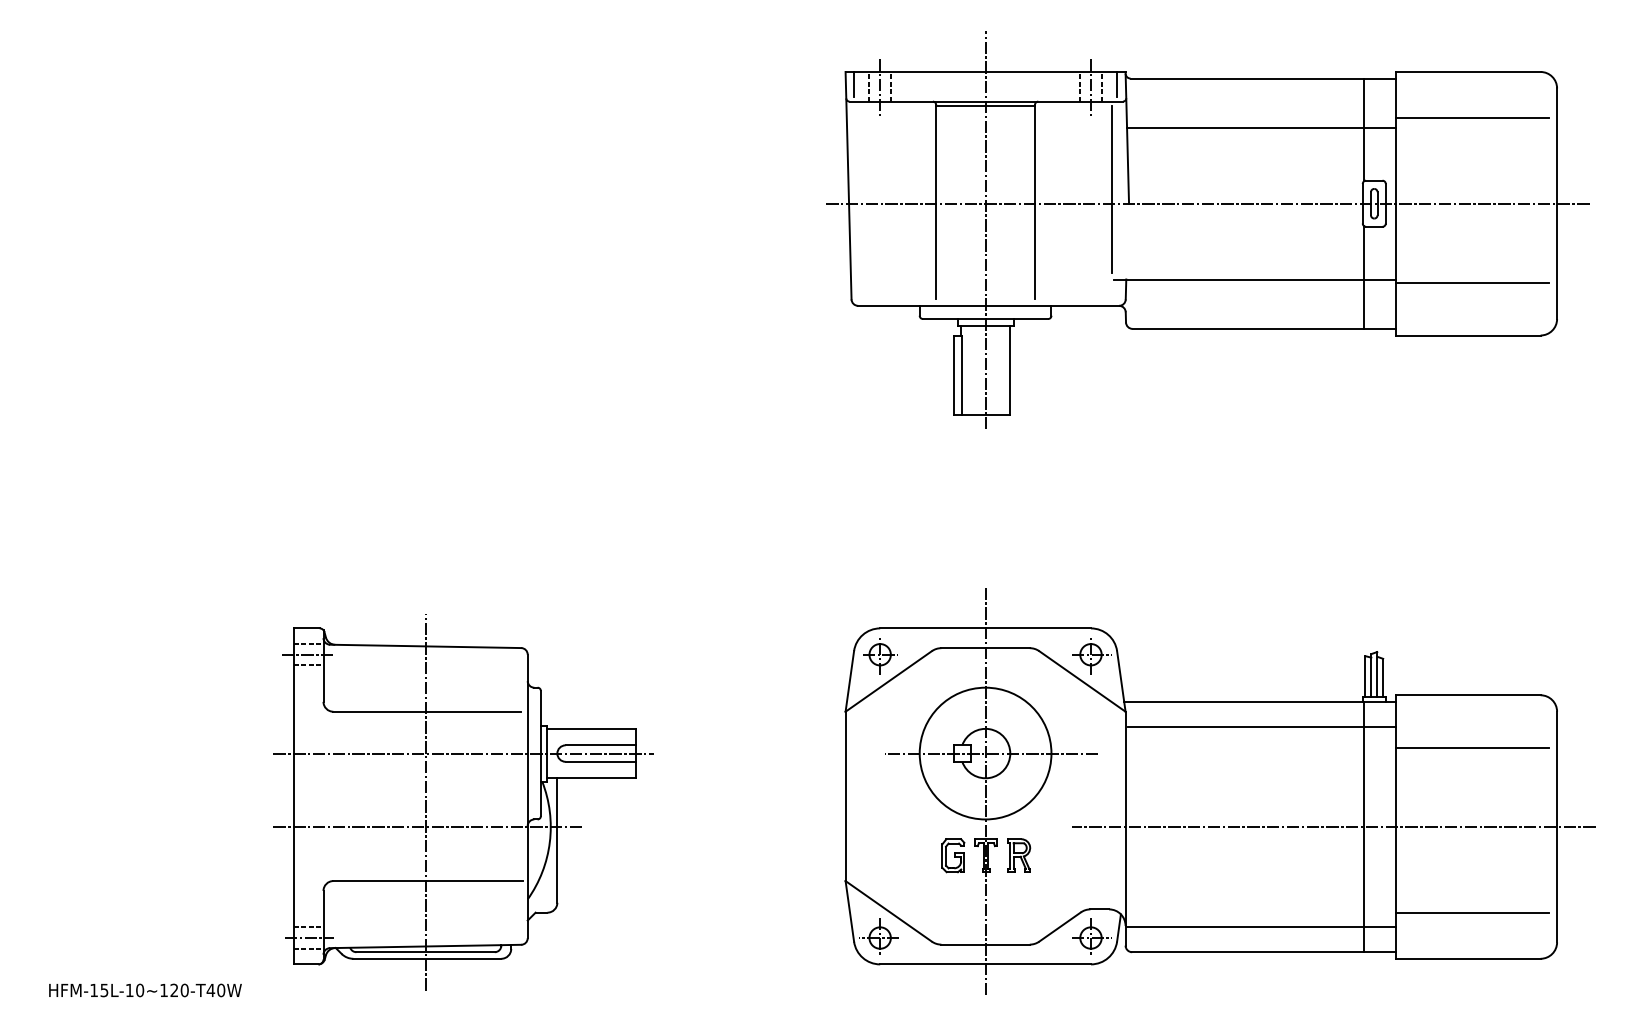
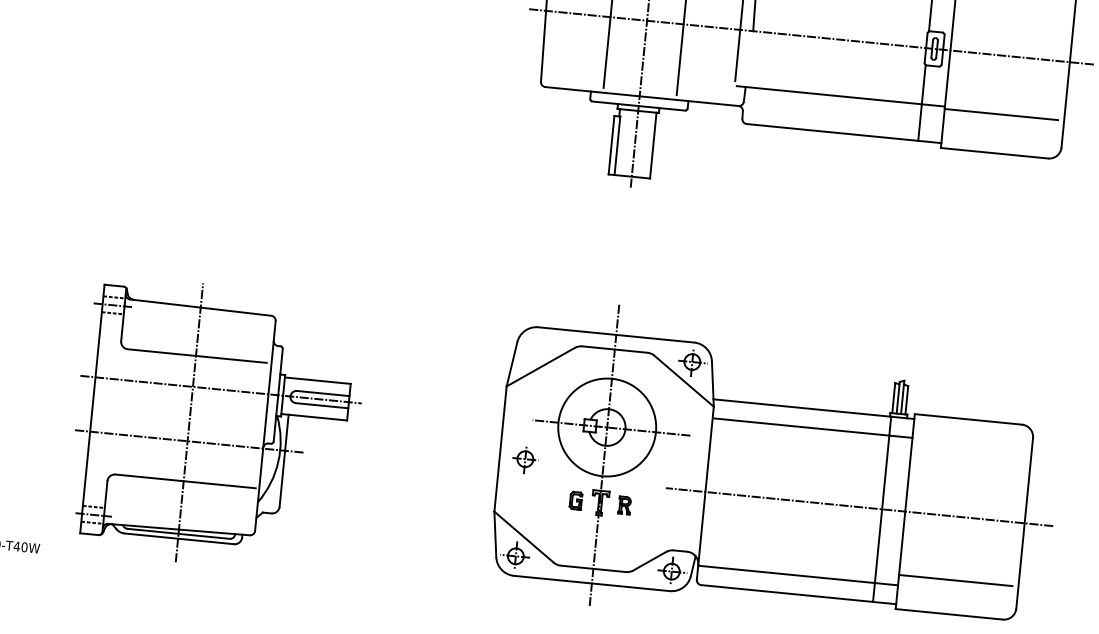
part: (880, 656) -> (525, 460), moved
line: (1471, 747) -> (967, 458), removed
part: (953, 855) -> (576, 500), size x0.7
part: (1019, 855) -> (624, 505), size x0.7

